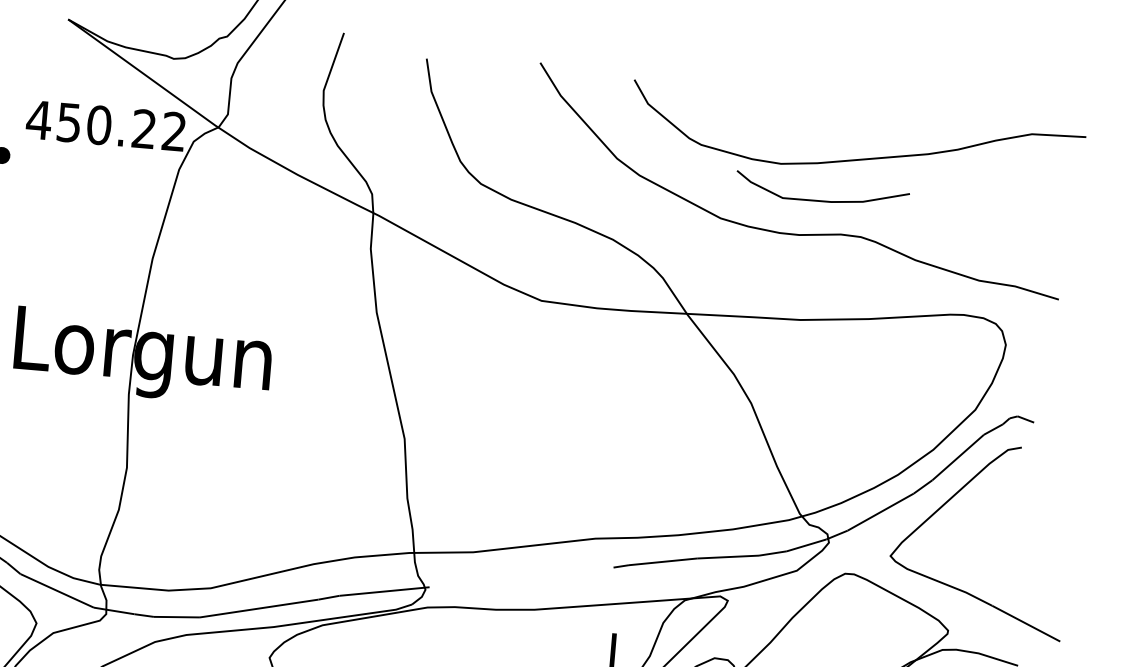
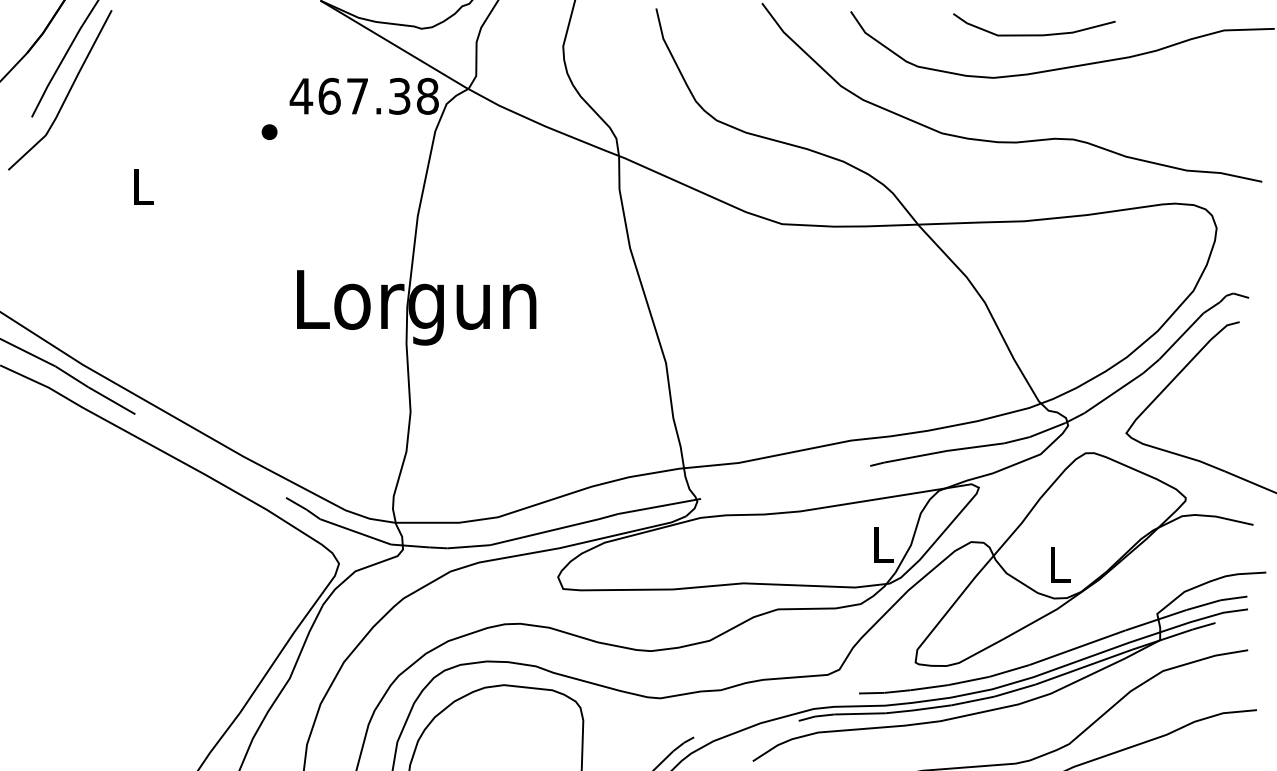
text: (121, 126) -> (378, 95), 450.22 -> 467.38
curve: (822, 200) -> (1034, 34), moved

